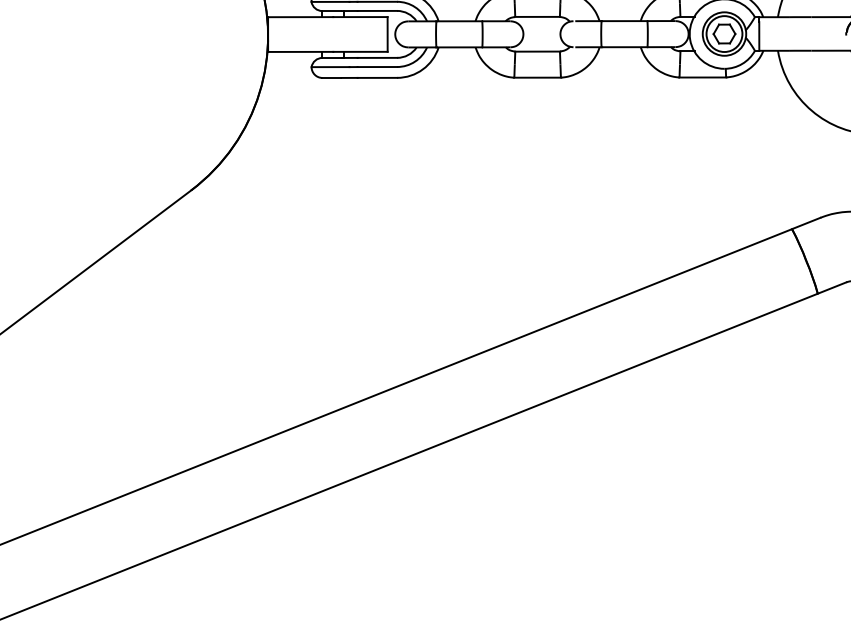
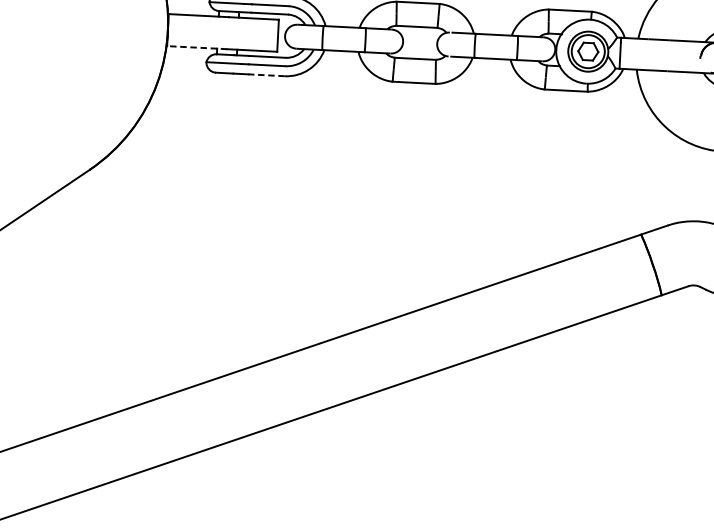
line: (300, 51) -> (196, 47), solid -> dashed
line: (377, 77) -> (266, 74), solid -> dashed

